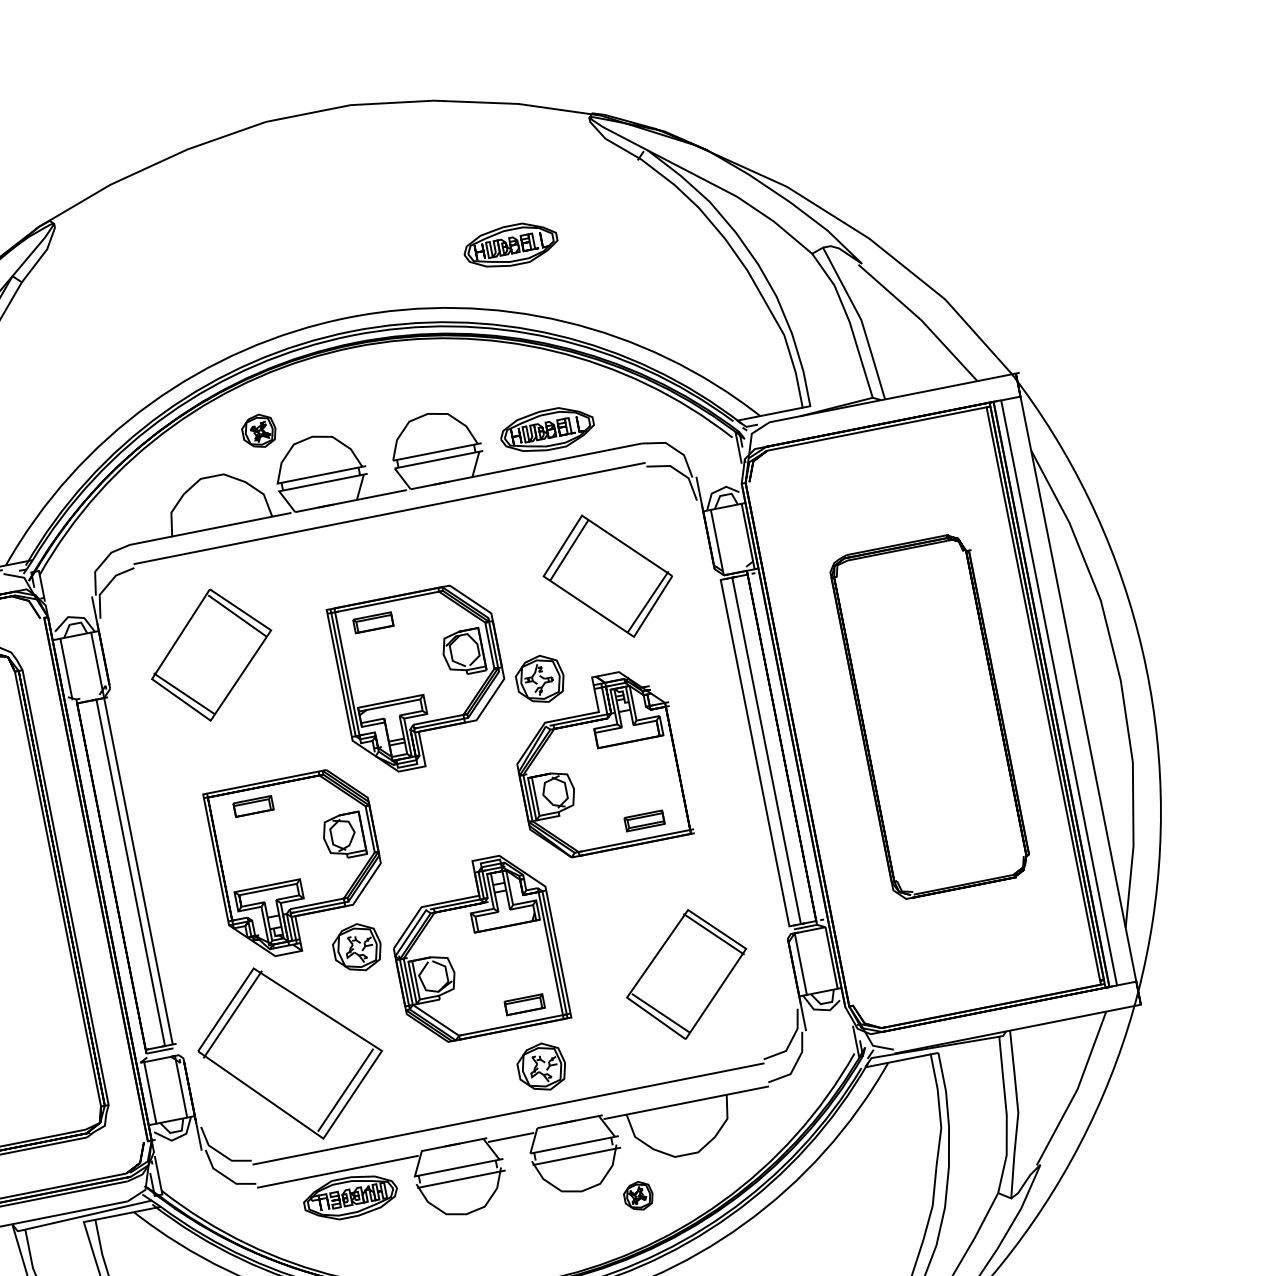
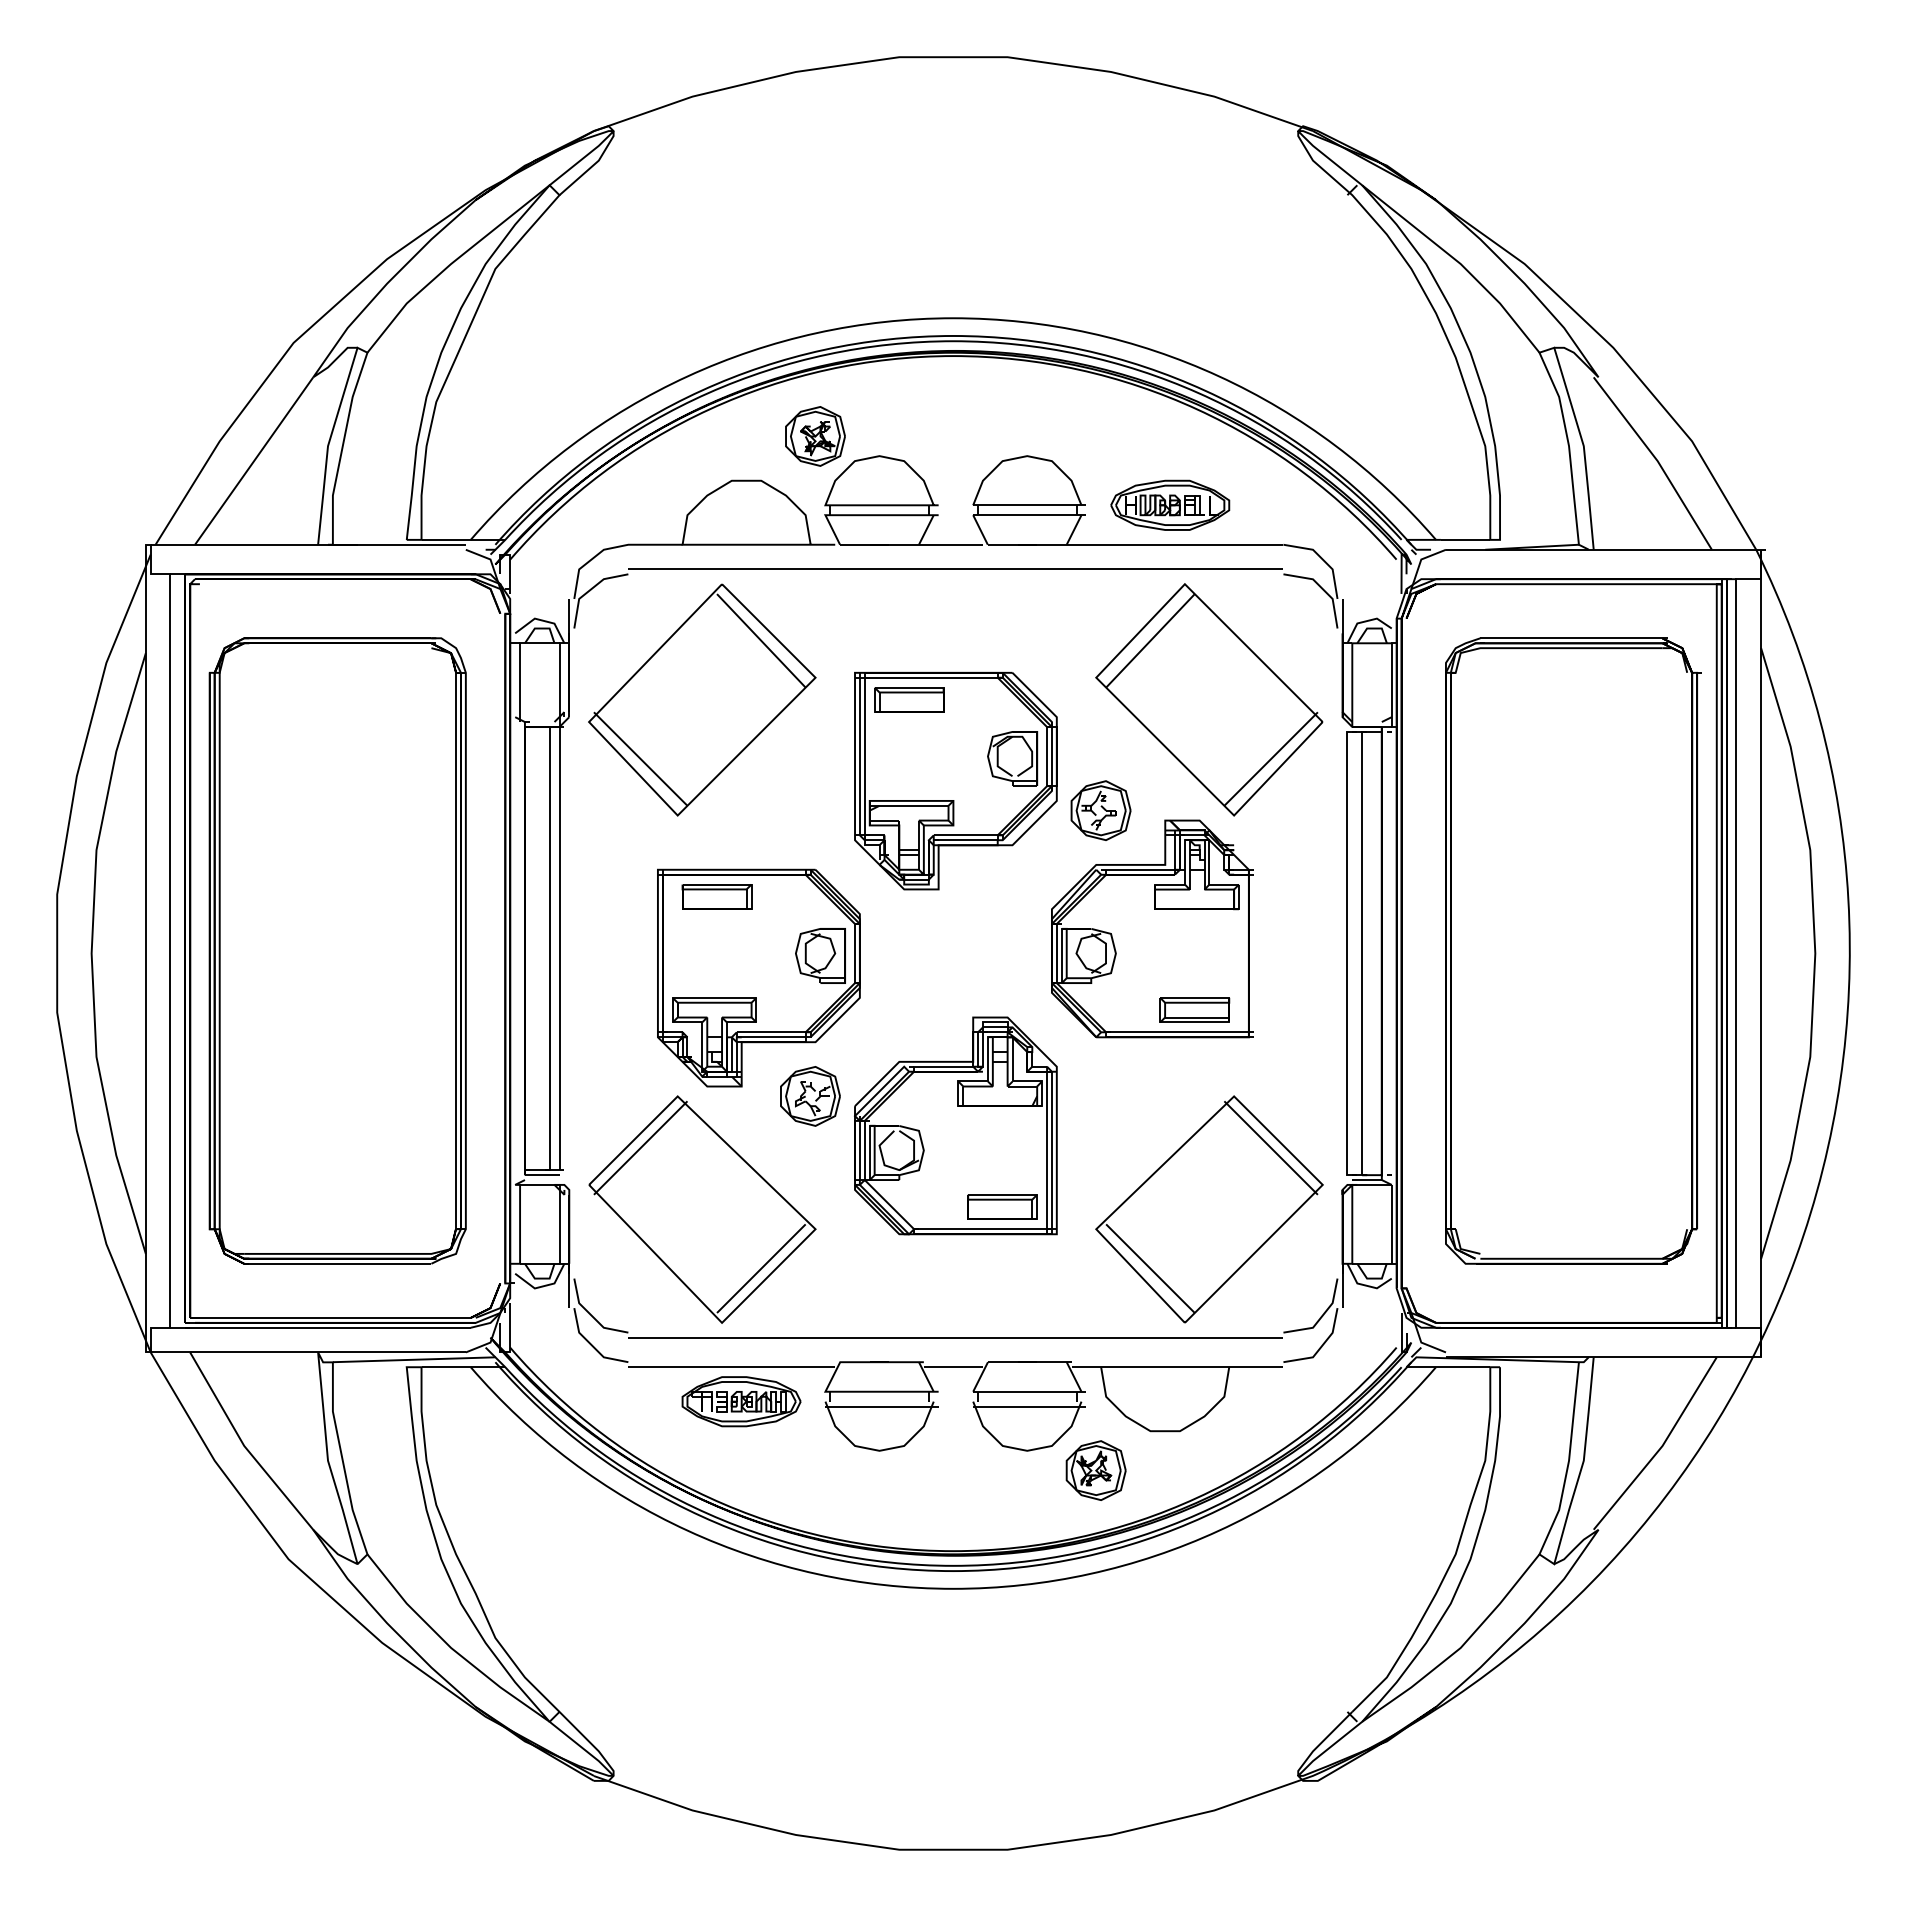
part: (510, 245) -> (1170, 268), removed
part: (259, 431) -> (815, 436), size x1.43
part: (607, 575) -> (1209, 699), size x1.43
part: (373, 622) -> (909, 699), size x1.43
part: (211, 654) -> (702, 699), size x1.43
part: (931, 715) -> (1573, 950), size x1.43
part: (253, 806) -> (716, 896), size x1.43
part: (644, 820) -> (1194, 1009), size x1.43
part: (686, 974) -> (1209, 1209), size x1.43
part: (524, 1004) -> (1002, 1206), size x1.43
part: (542, 1067) -> (1008, 1288), removed
part: (638, 1196) -> (1095, 1470), size x1.67

